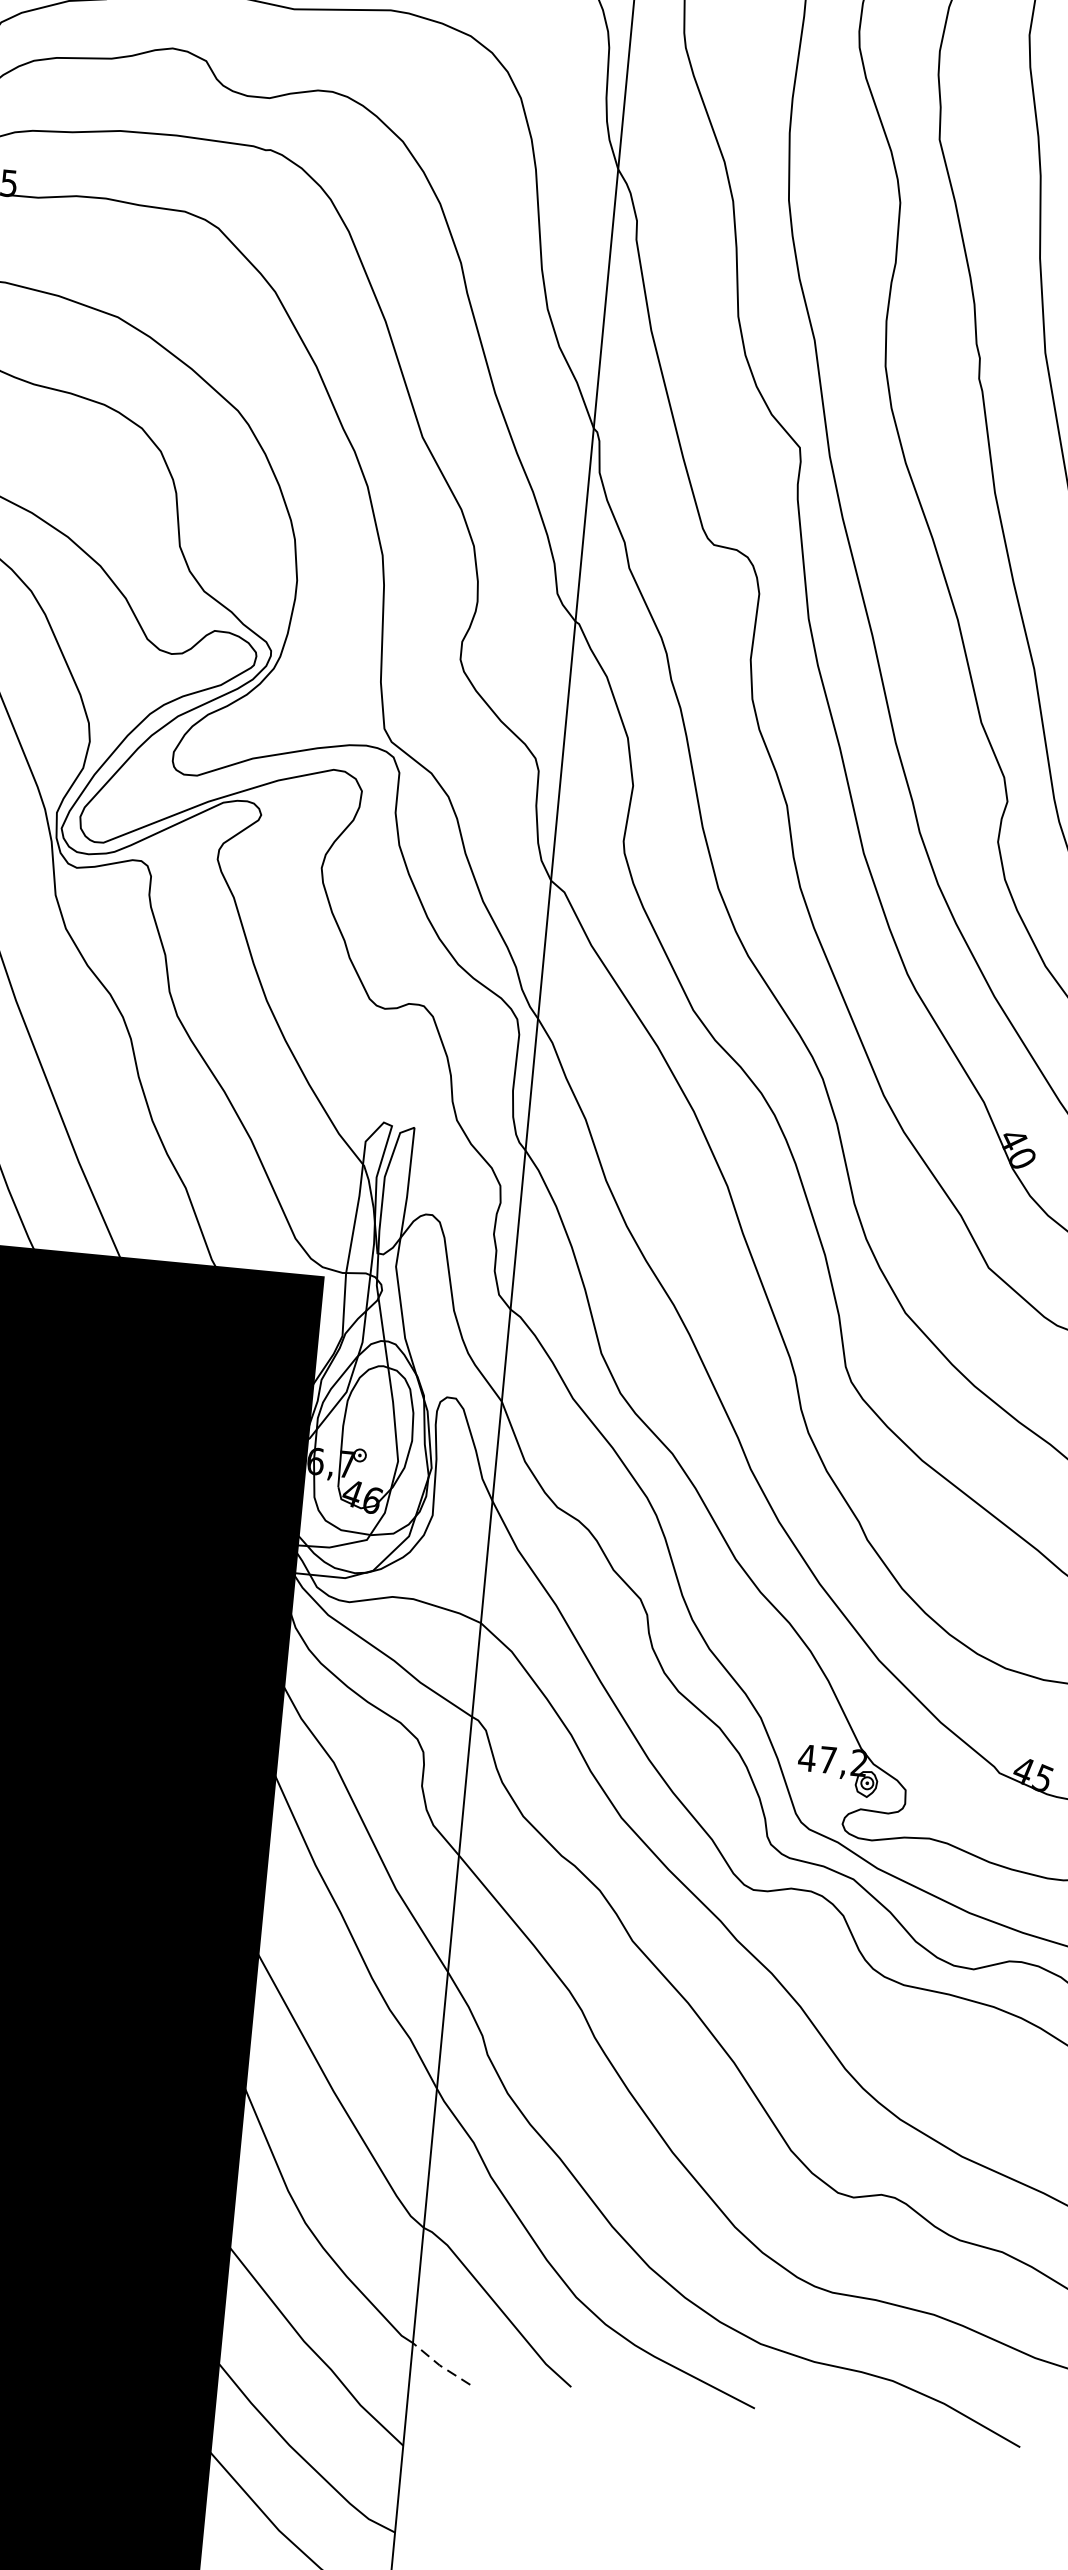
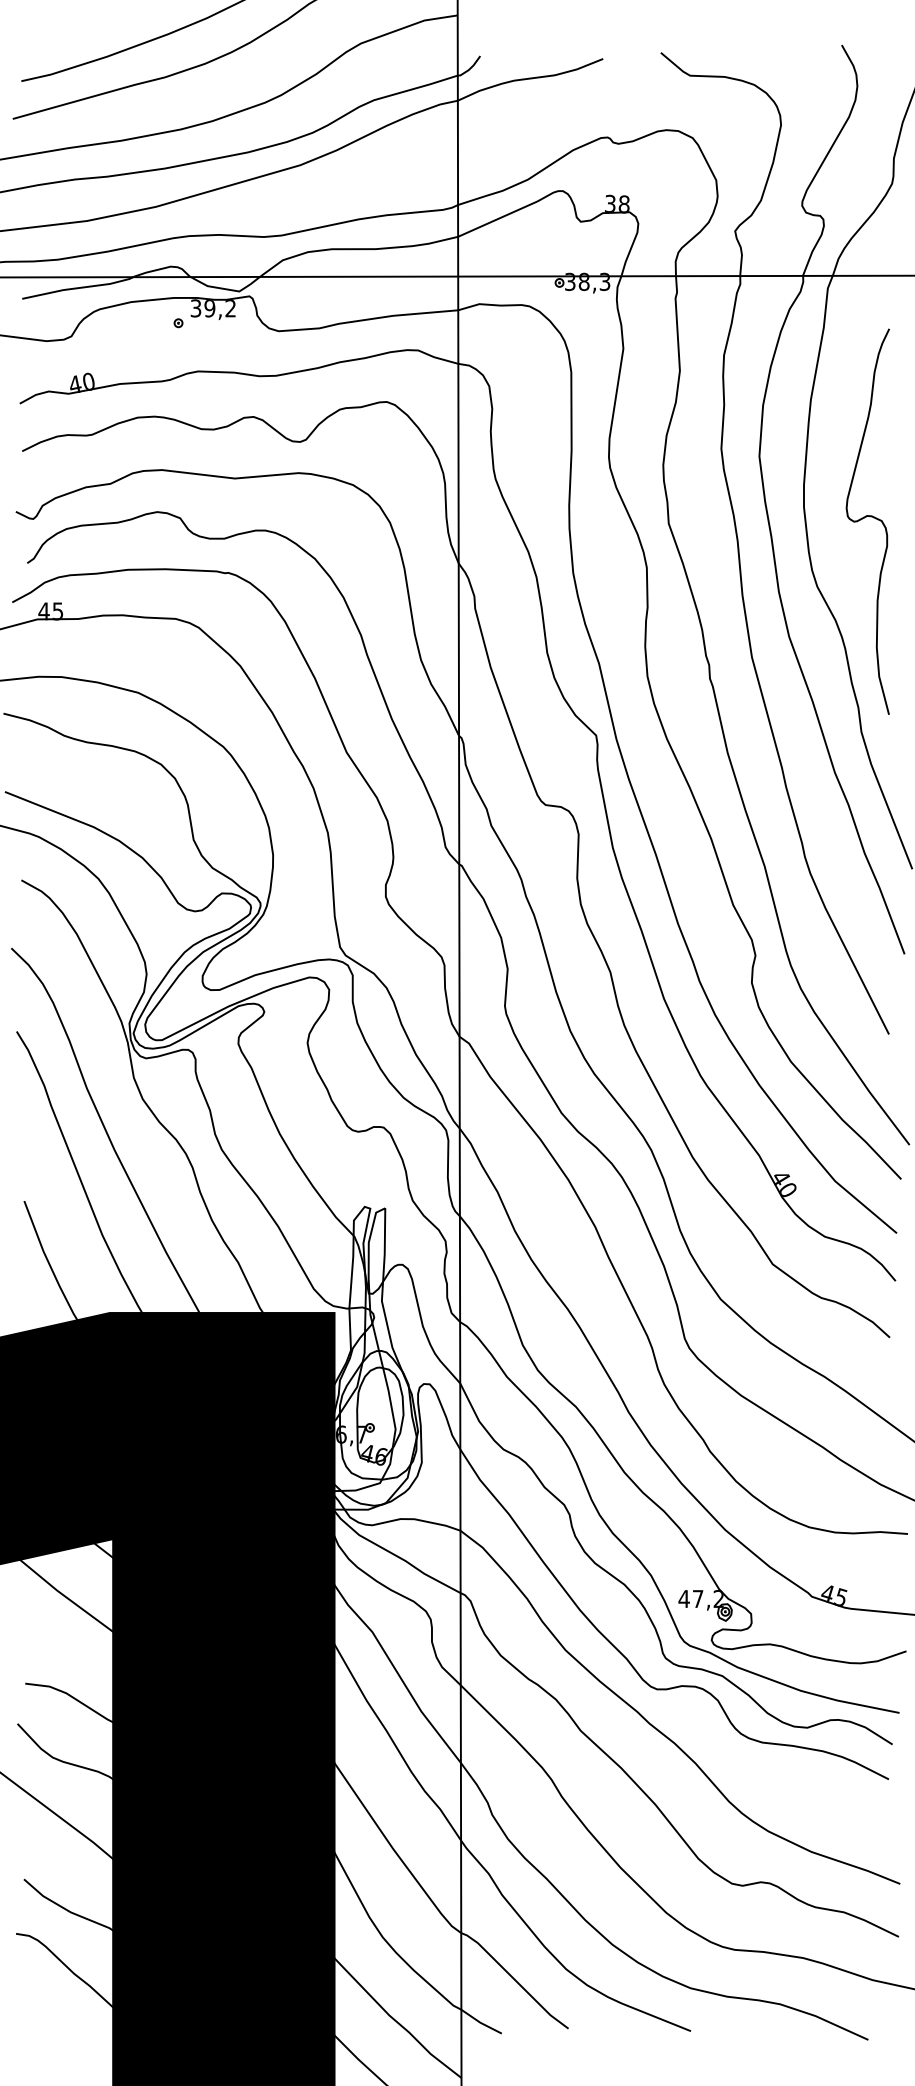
line: (439, 2365) -> (480, 2022), dashed -> solid

